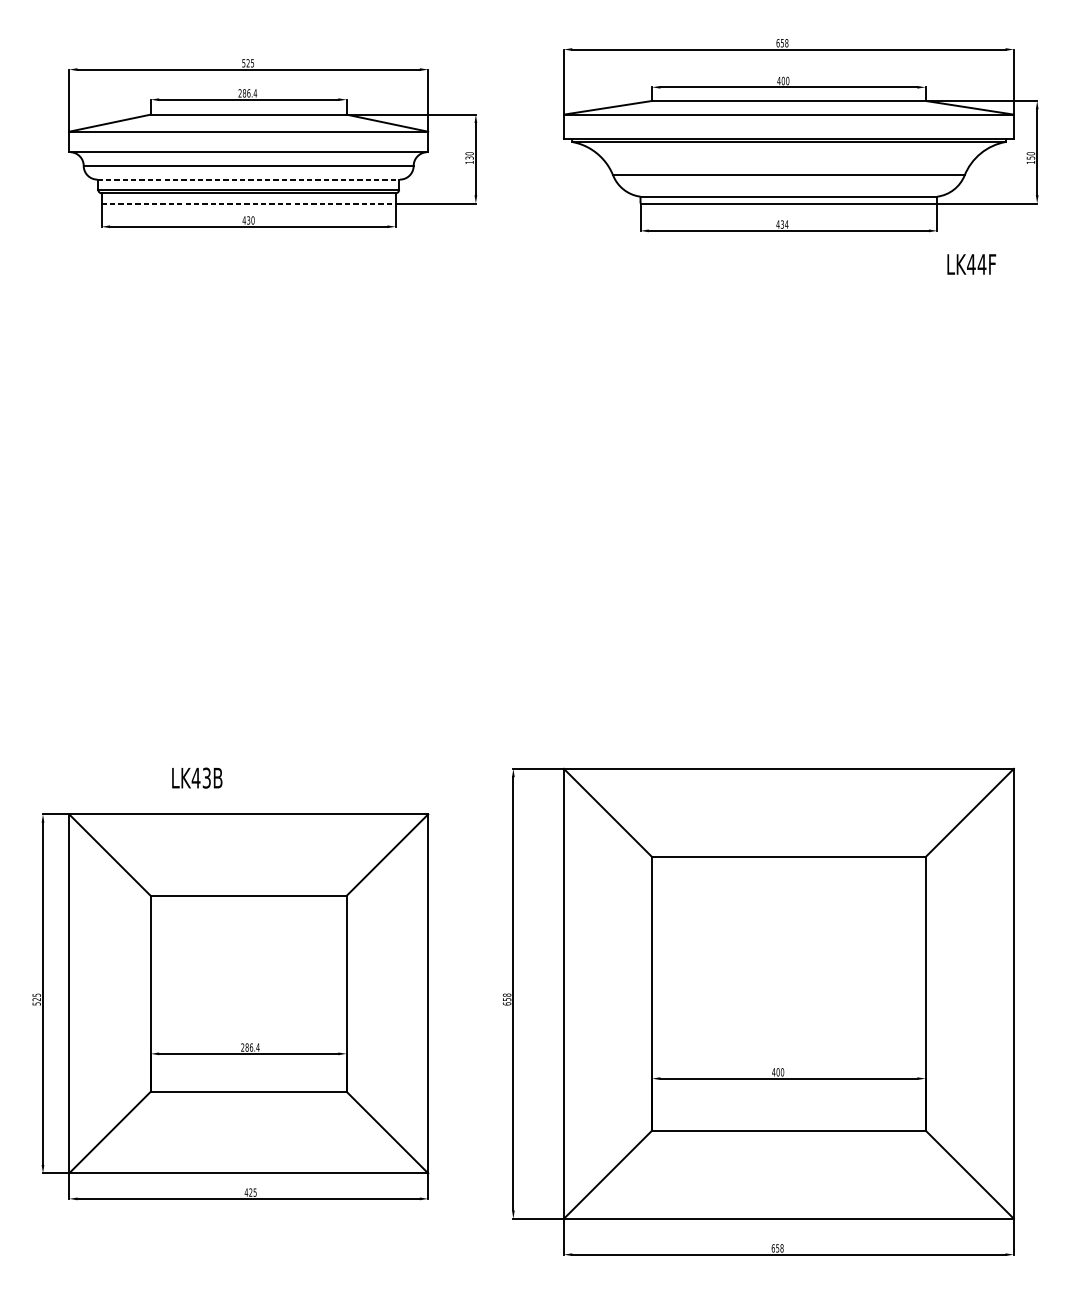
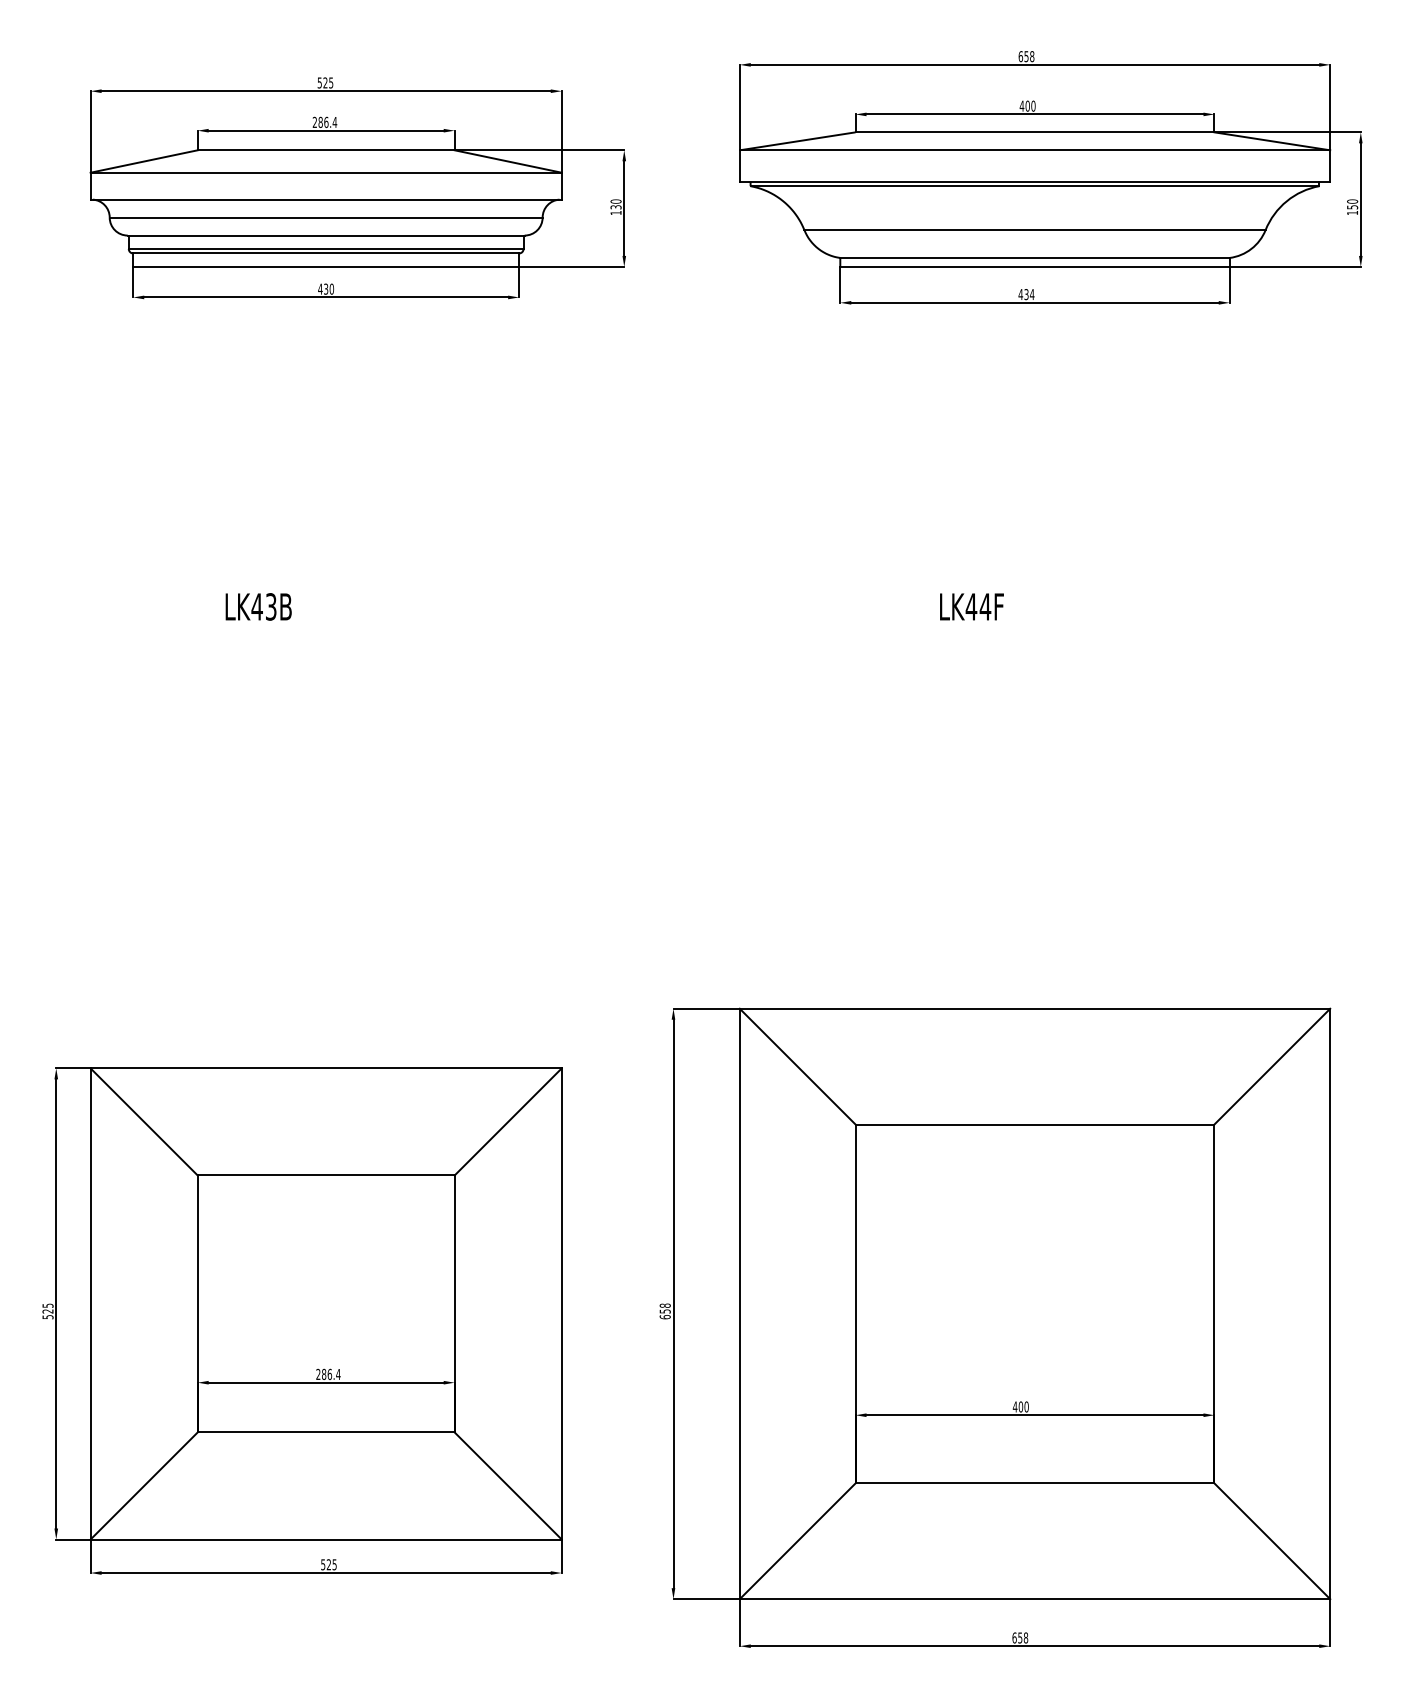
line: (248, 179) -> (326, 235), dashed -> solid
line: (248, 203) -> (326, 266), dashed -> solid
text: (971, 264) -> (971, 606), moved
text: (197, 777) -> (258, 606), moved
text: (245, 1192) -> (322, 1564), 425 -> 525

